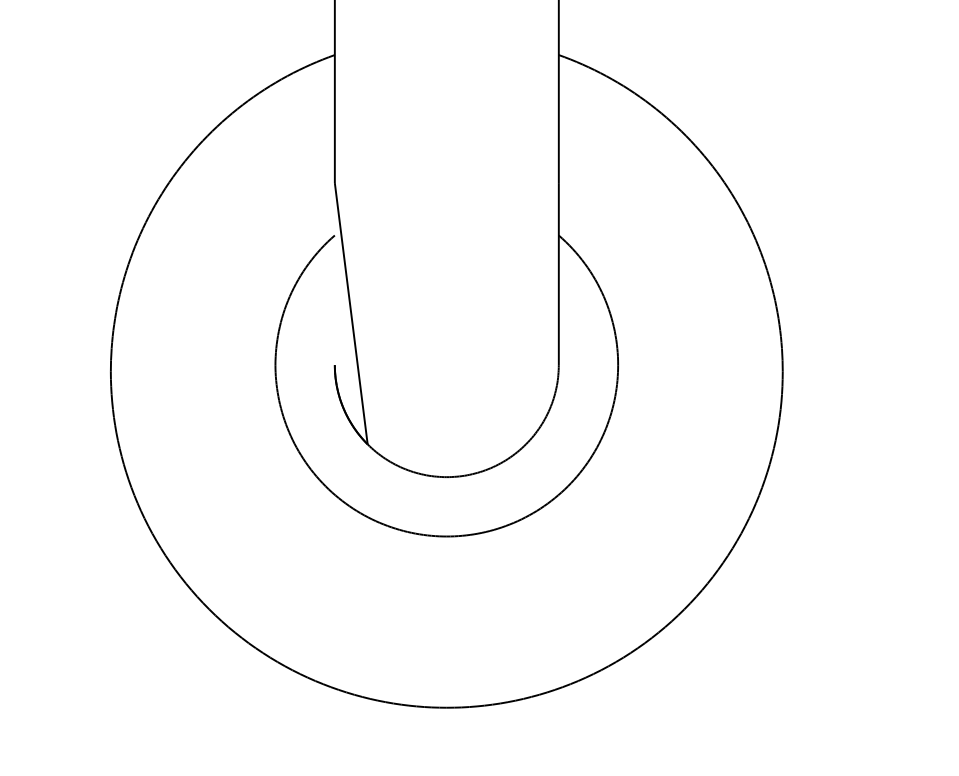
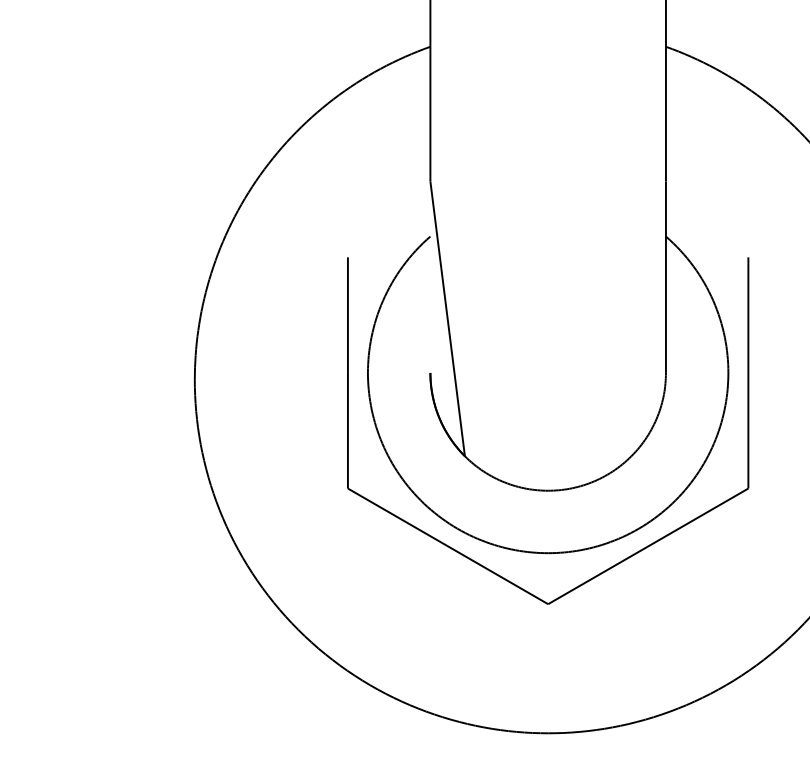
part: (377, 543) -> (475, 560), added

